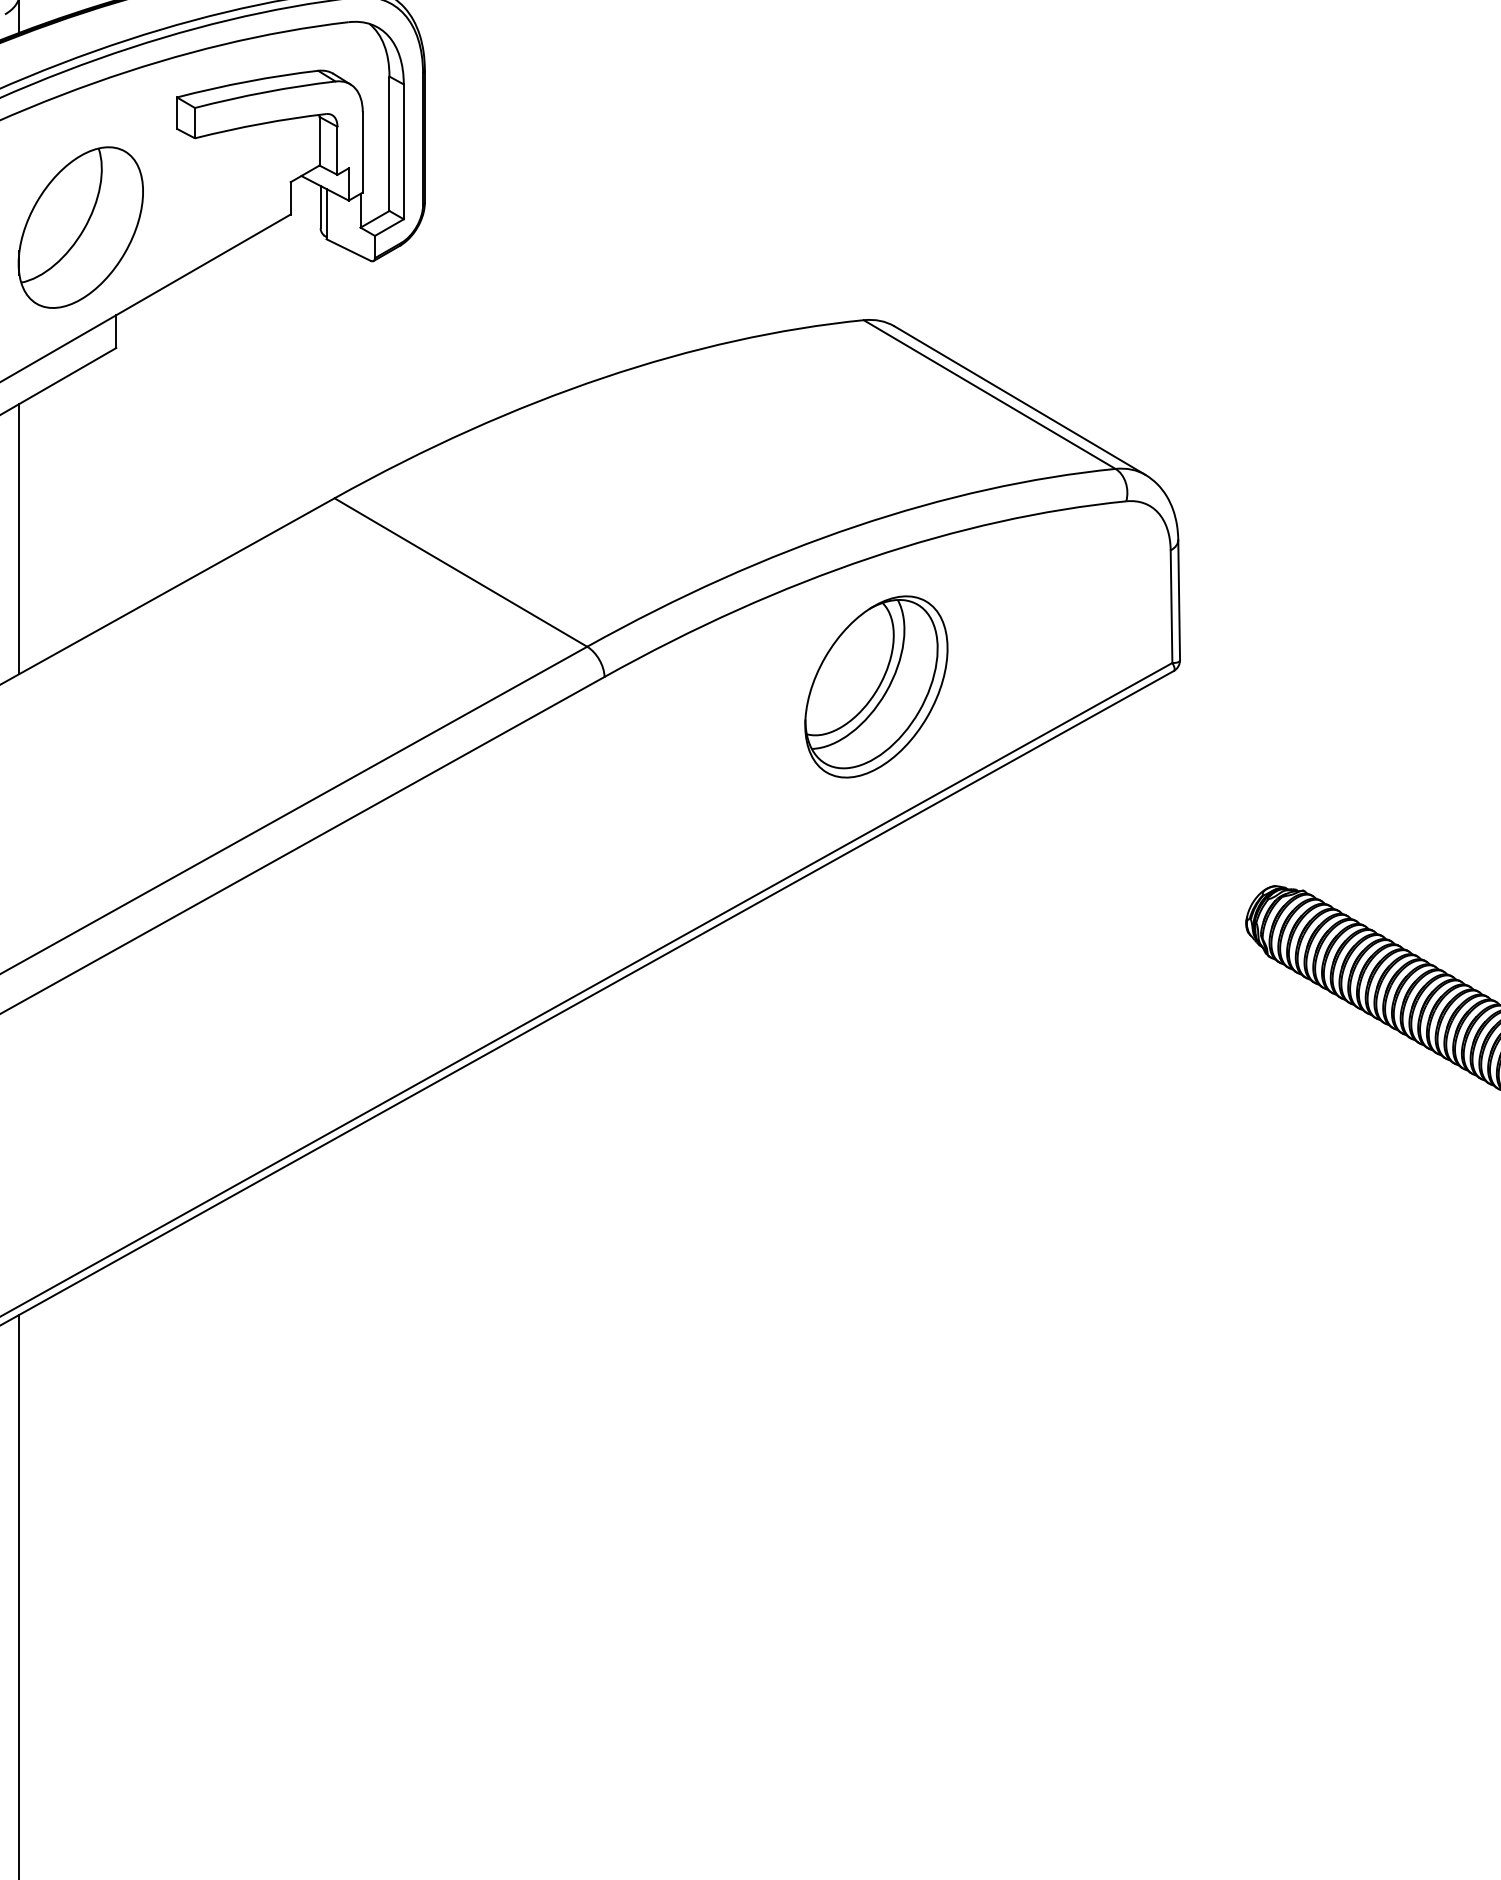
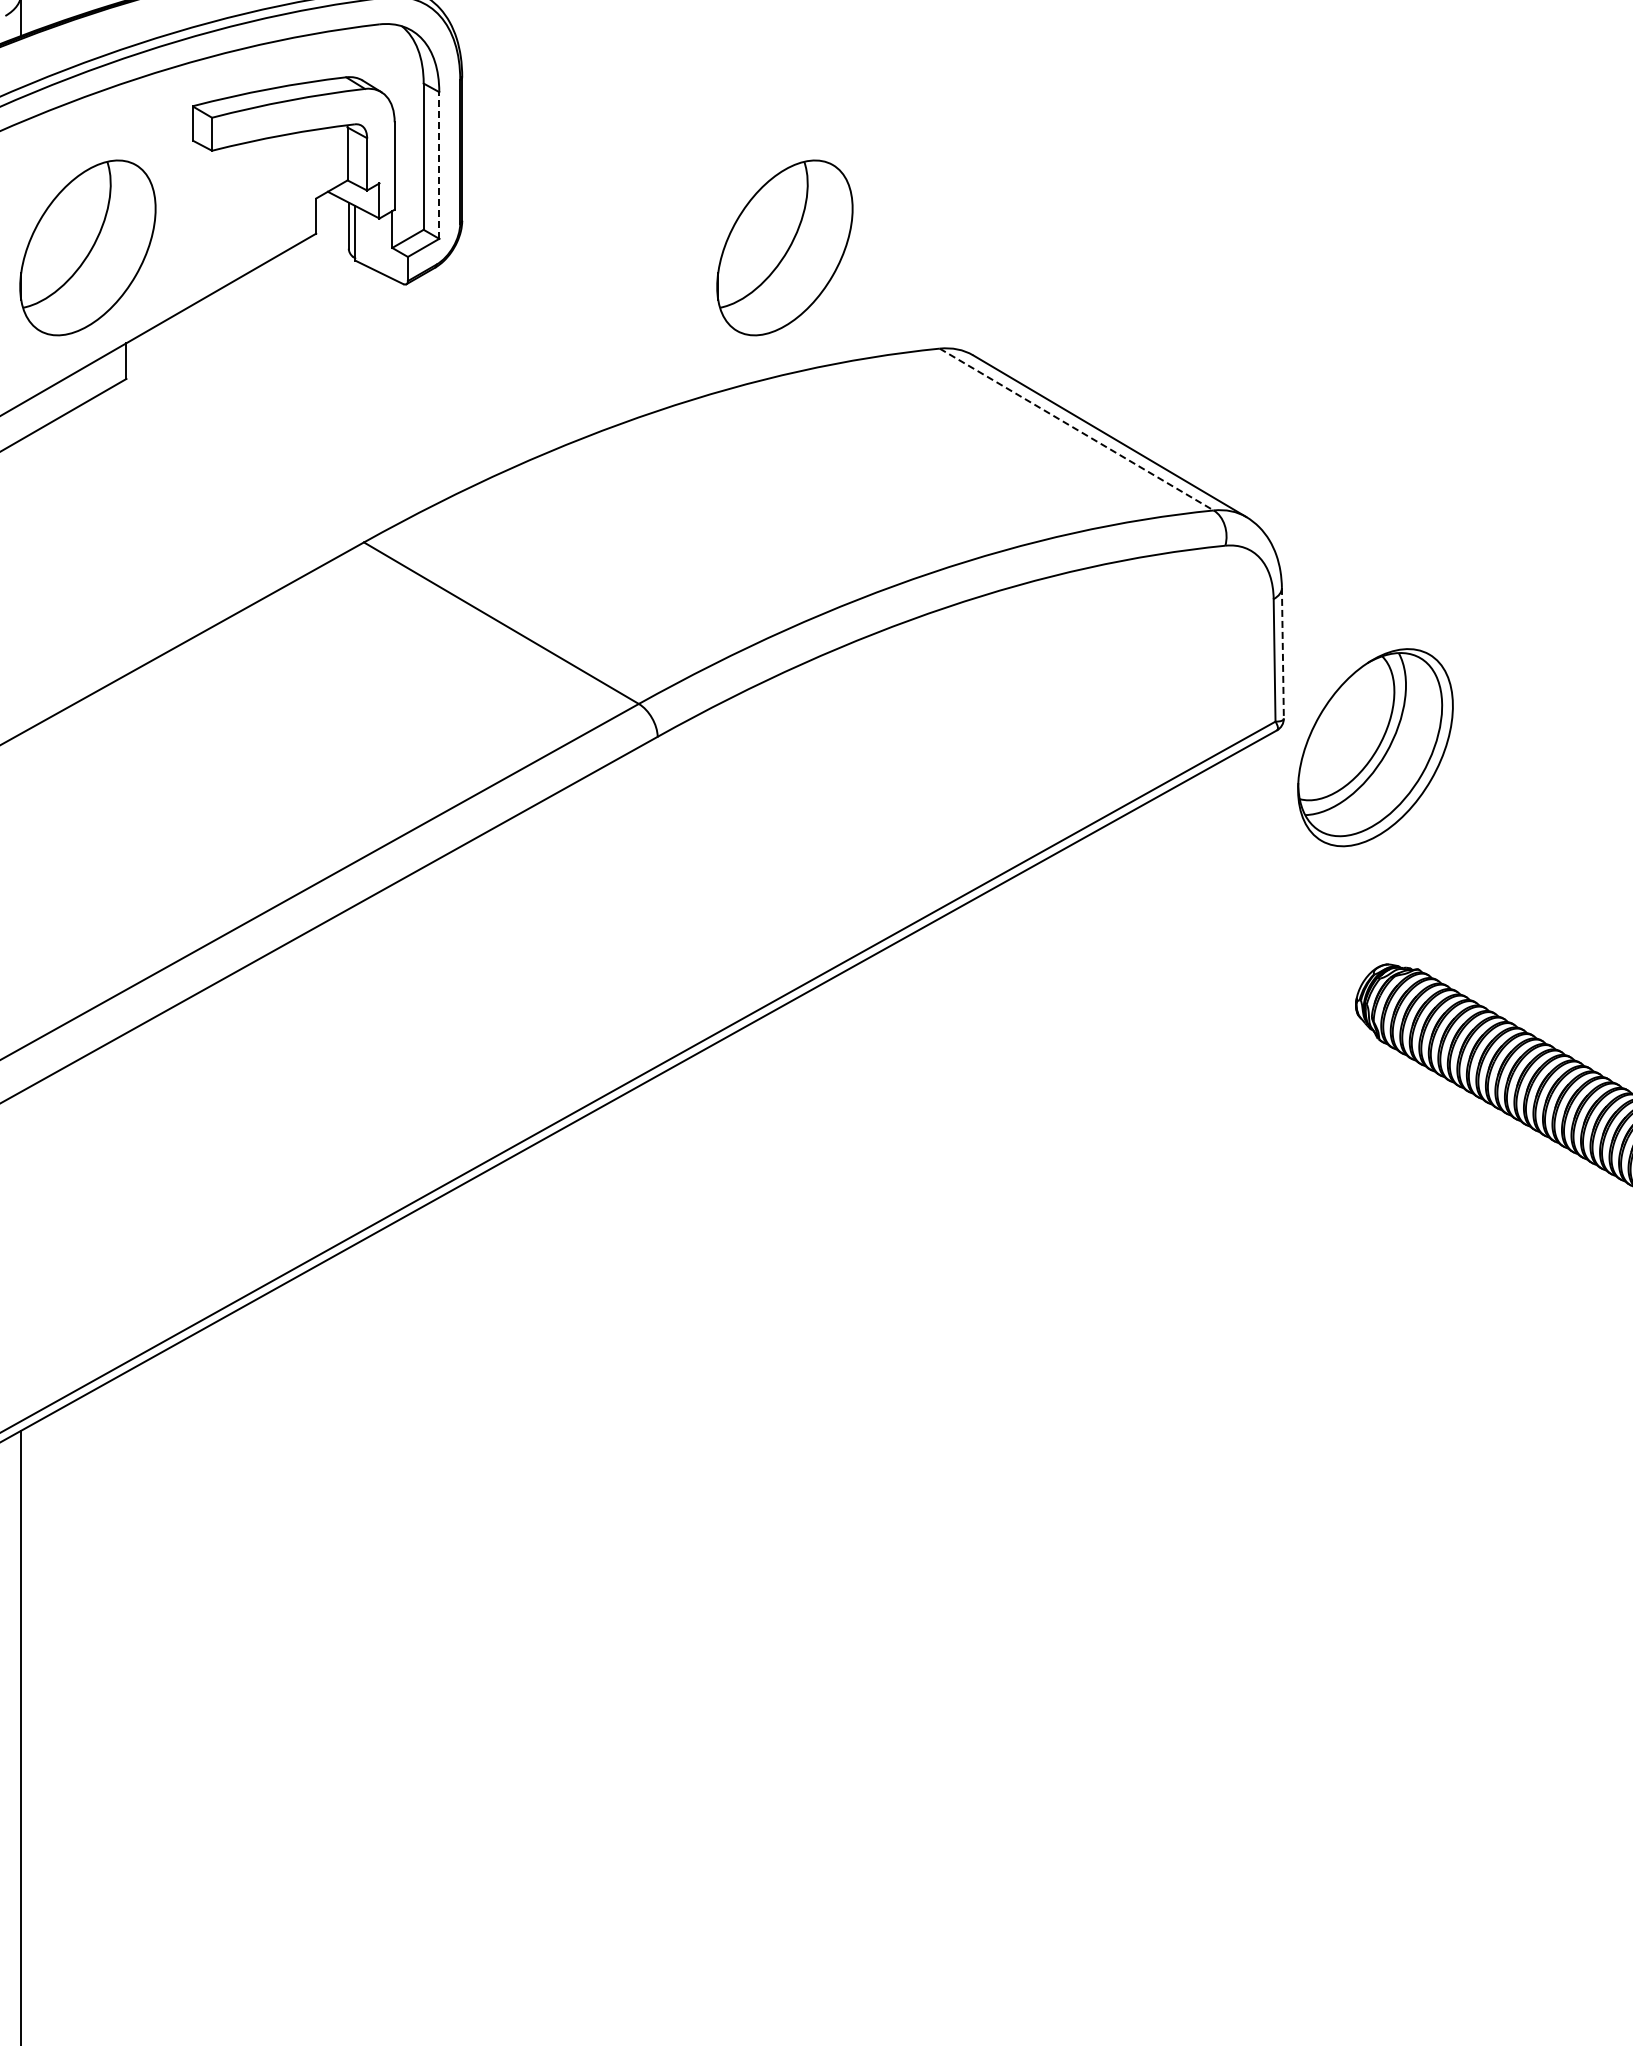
line: (403, 151) -> (439, 165), solid -> dashed
part: (721, 227) -> (784, 247), added
line: (990, 394) -> (1077, 429), solid -> dashed
line: (19, 538) -> (21, 586), removed
line: (1178, 600) -> (1282, 653), solid -> dashed
part: (876, 686) -> (1375, 747), moved

